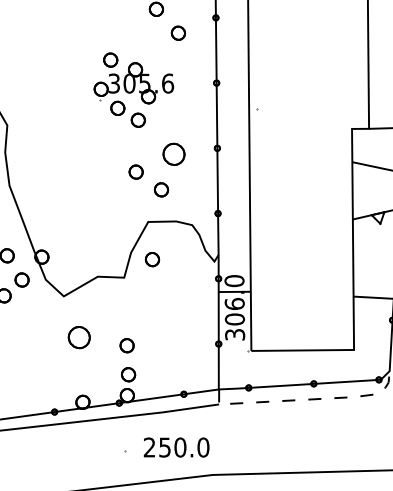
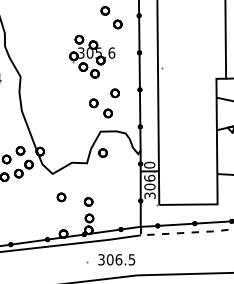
part: (172, 154) -> (114, 93), size x0.62
part: (79, 337) -> (61, 197), size x0.62
text: (176, 447) -> (116, 259), 250.0 -> 306.5

